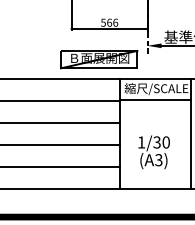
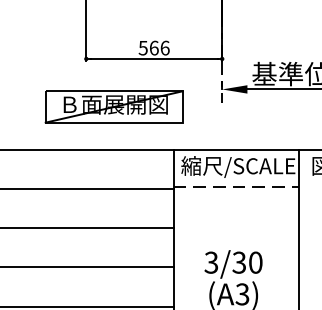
part: (99, 59) -> (114, 106), moved
line: (155, 100) -> (236, 187), solid -> dashed
text: (141, 142) -> (211, 262), 1/30 -> 3/30

